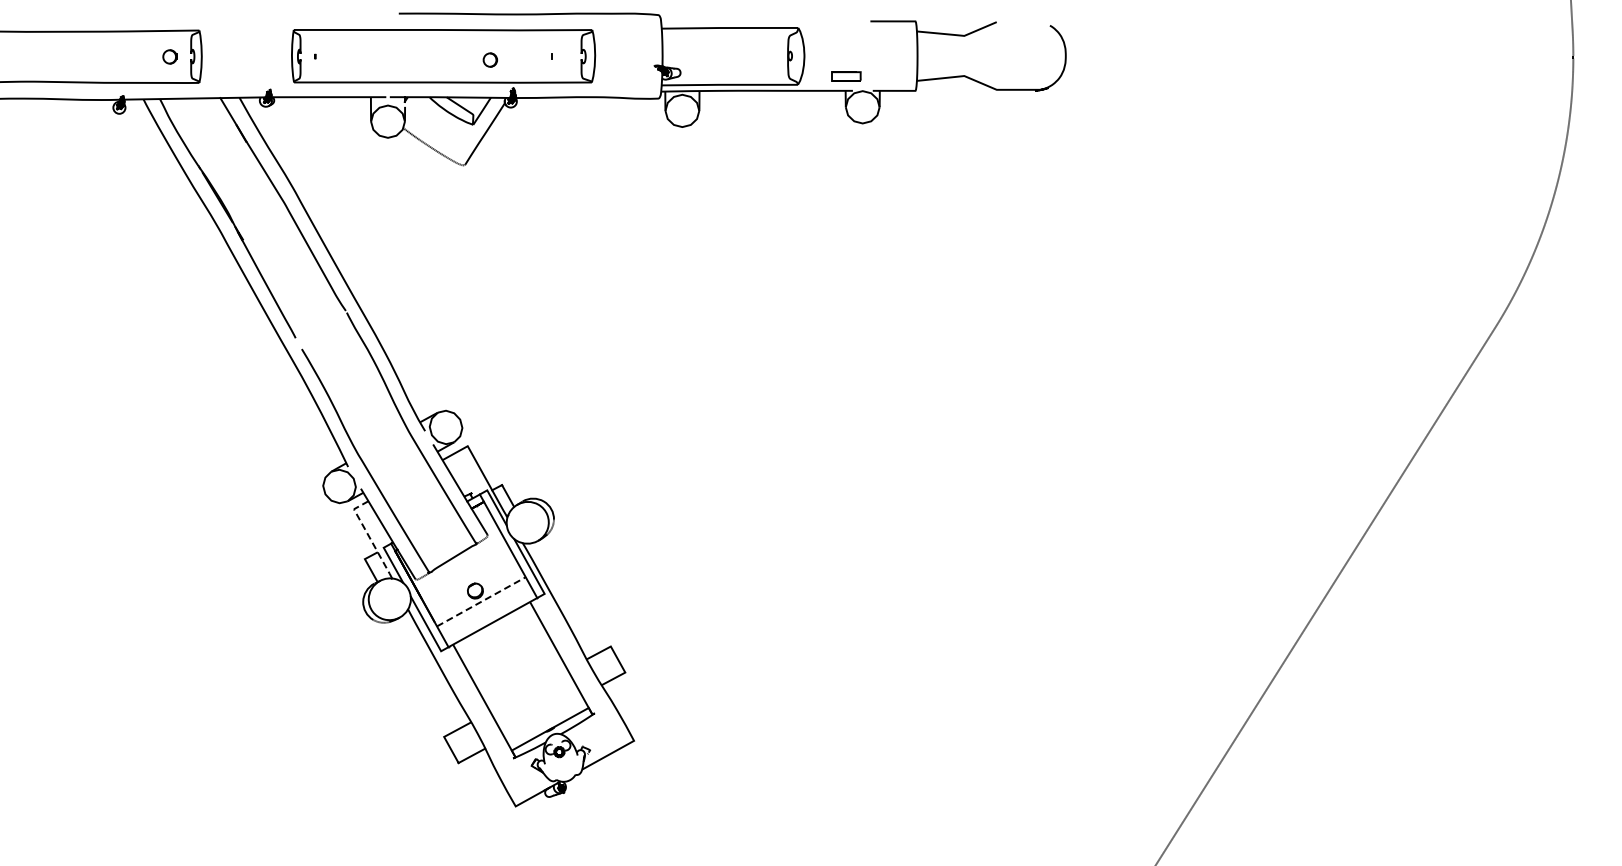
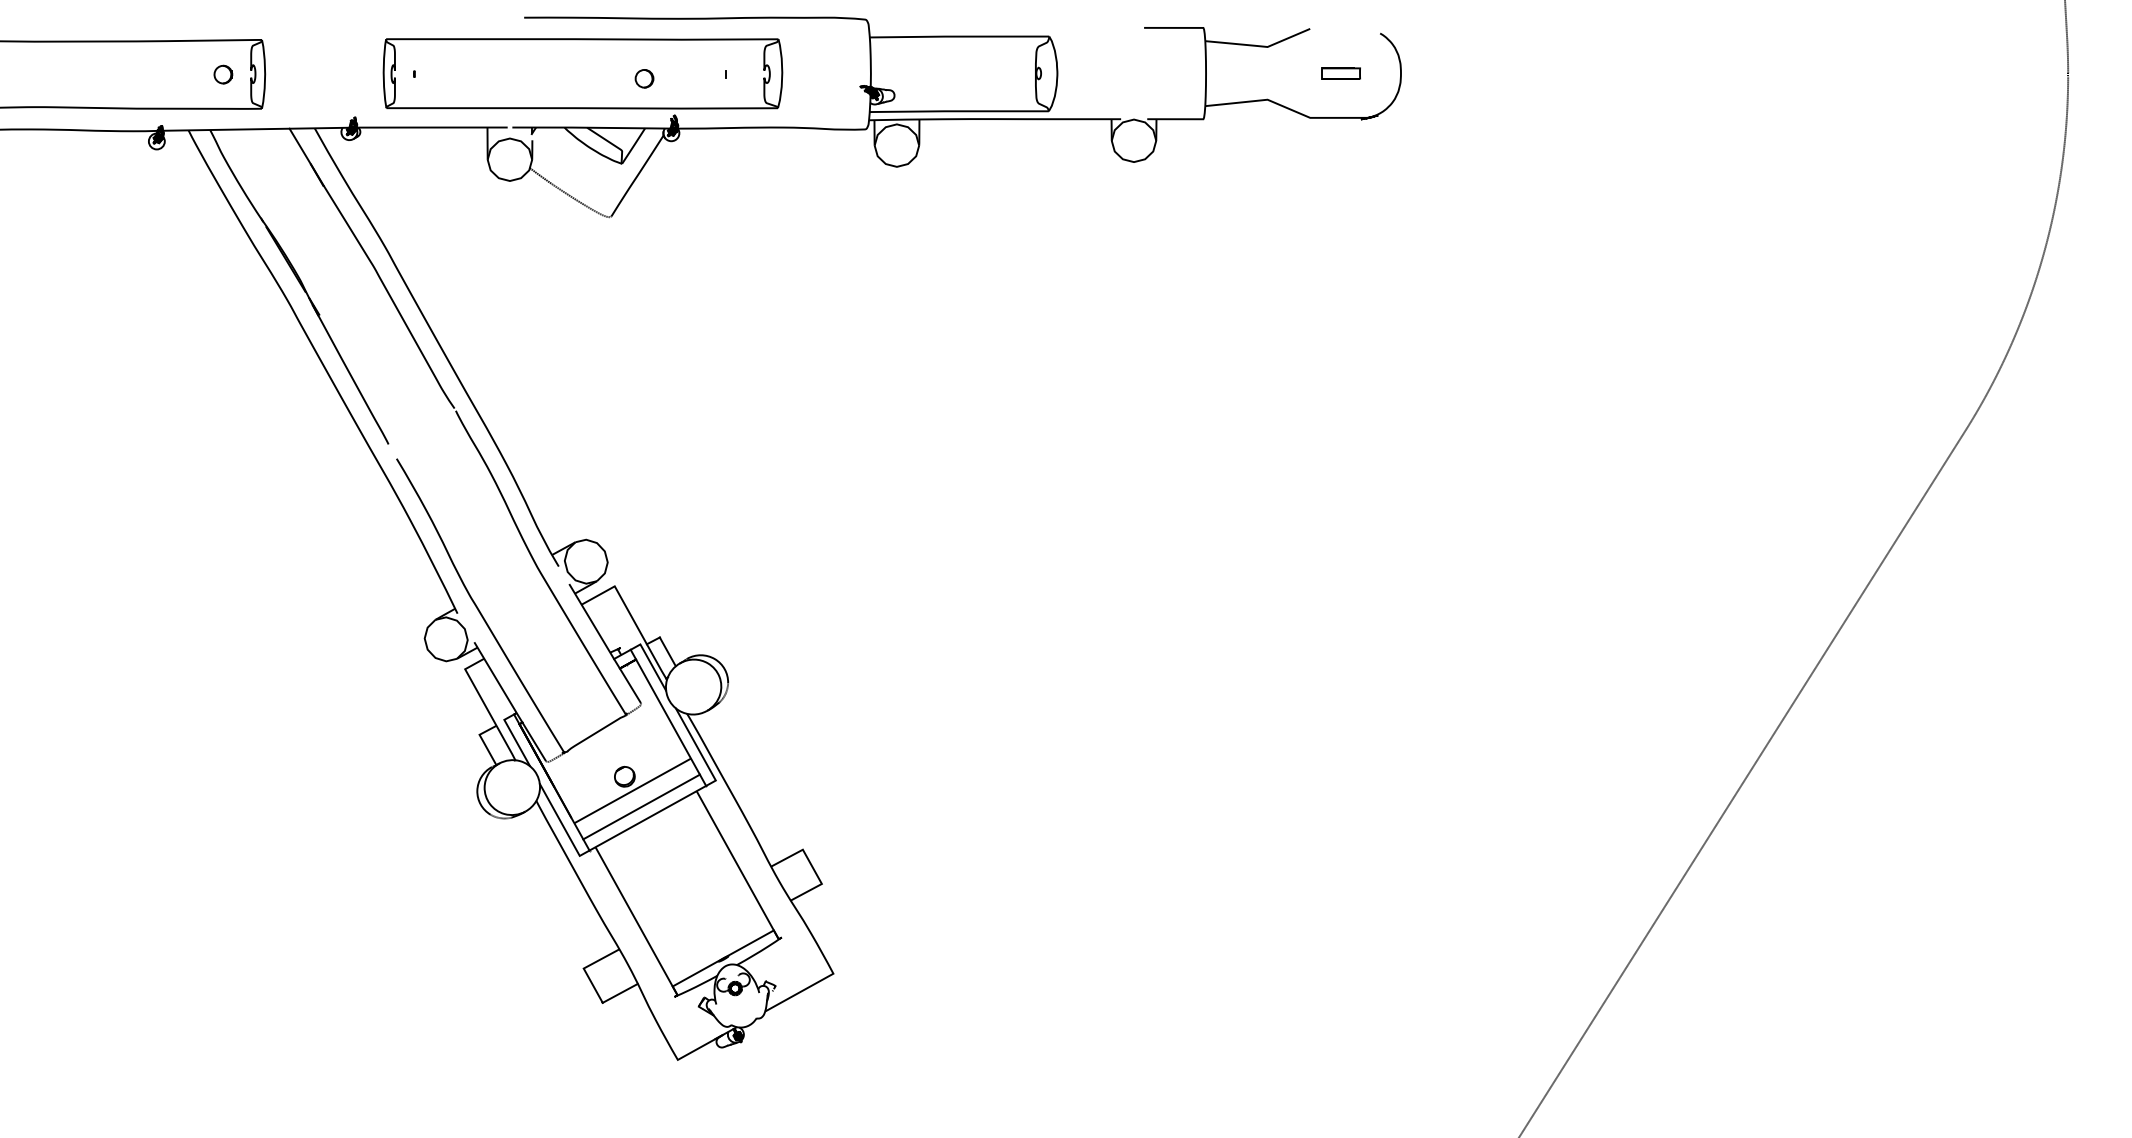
part: (846, 76) -> (1341, 74), moved
line: (369, 537) -> (485, 706), dashed -> solid
line: (481, 601) -> (632, 790), dashed -> solid
line: (487, 613) -> (640, 806), added

